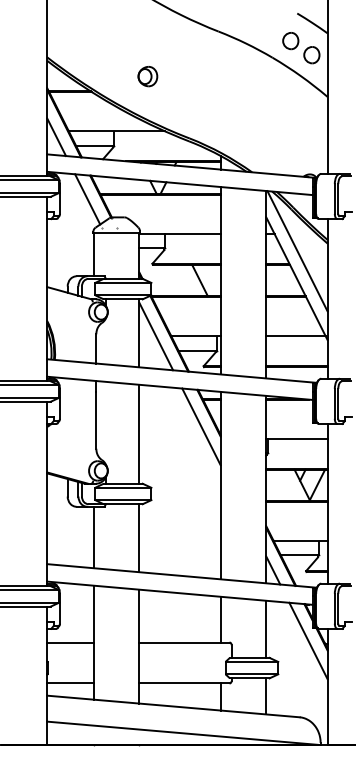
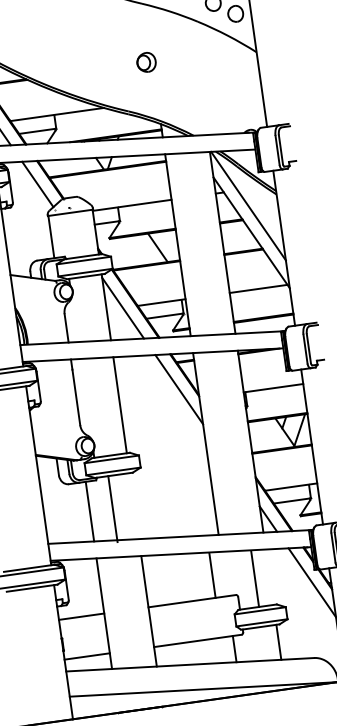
part: (147, 76) -> (146, 62), moved
line: (139, 538) -> (113, 509), moved
line: (220, 619) -> (212, 575), moved
line: (266, 628) -> (255, 578), moved

